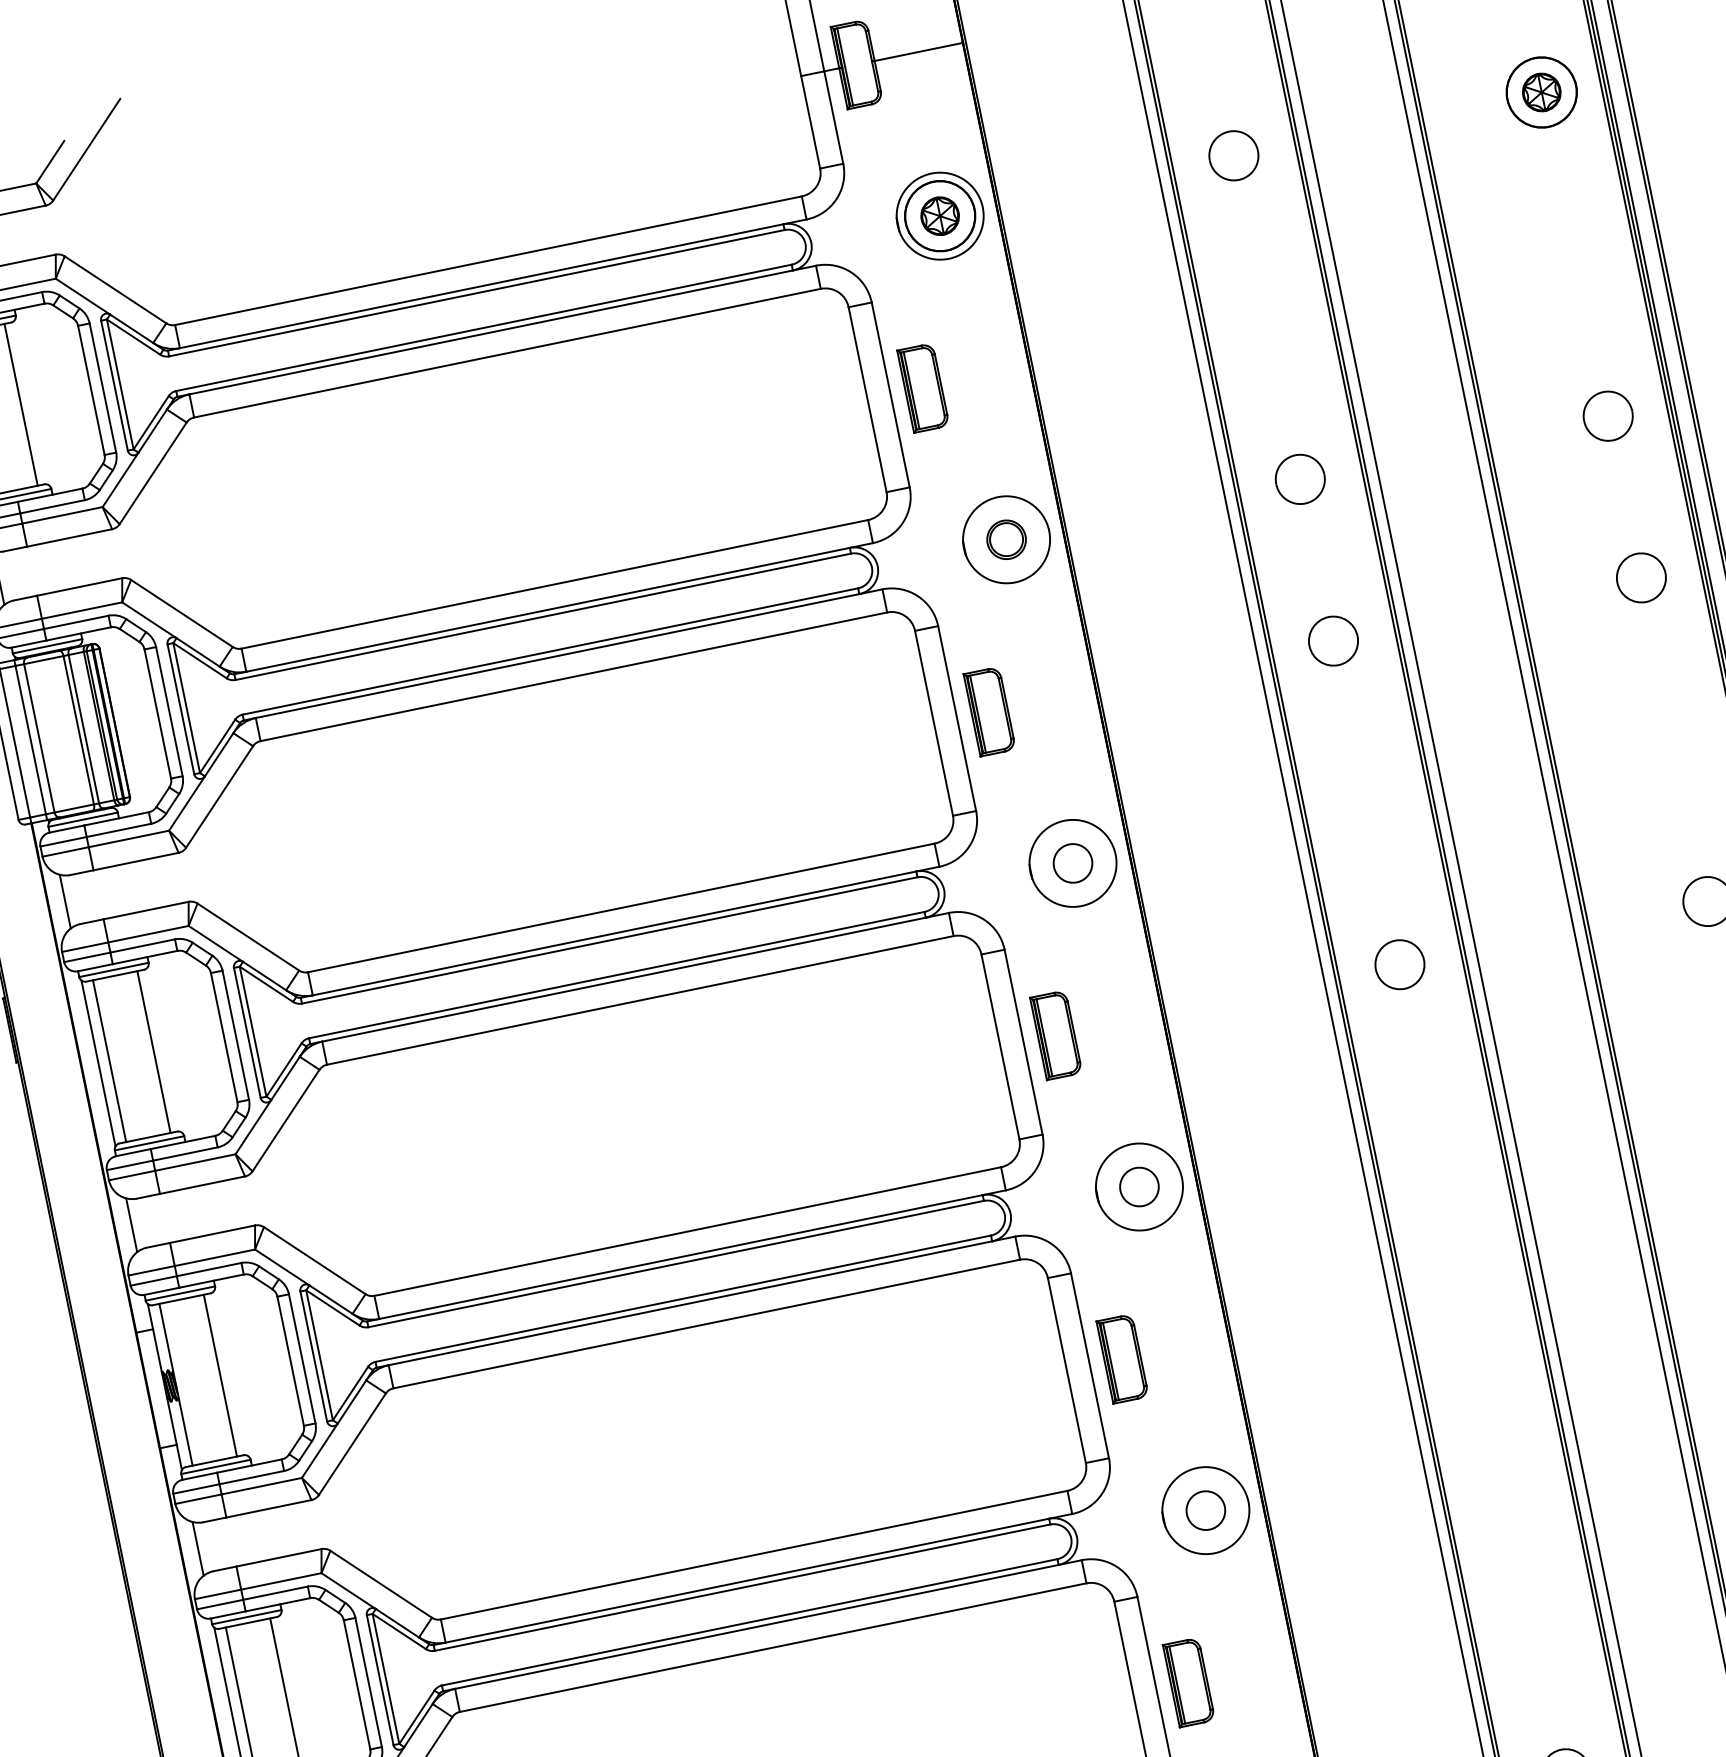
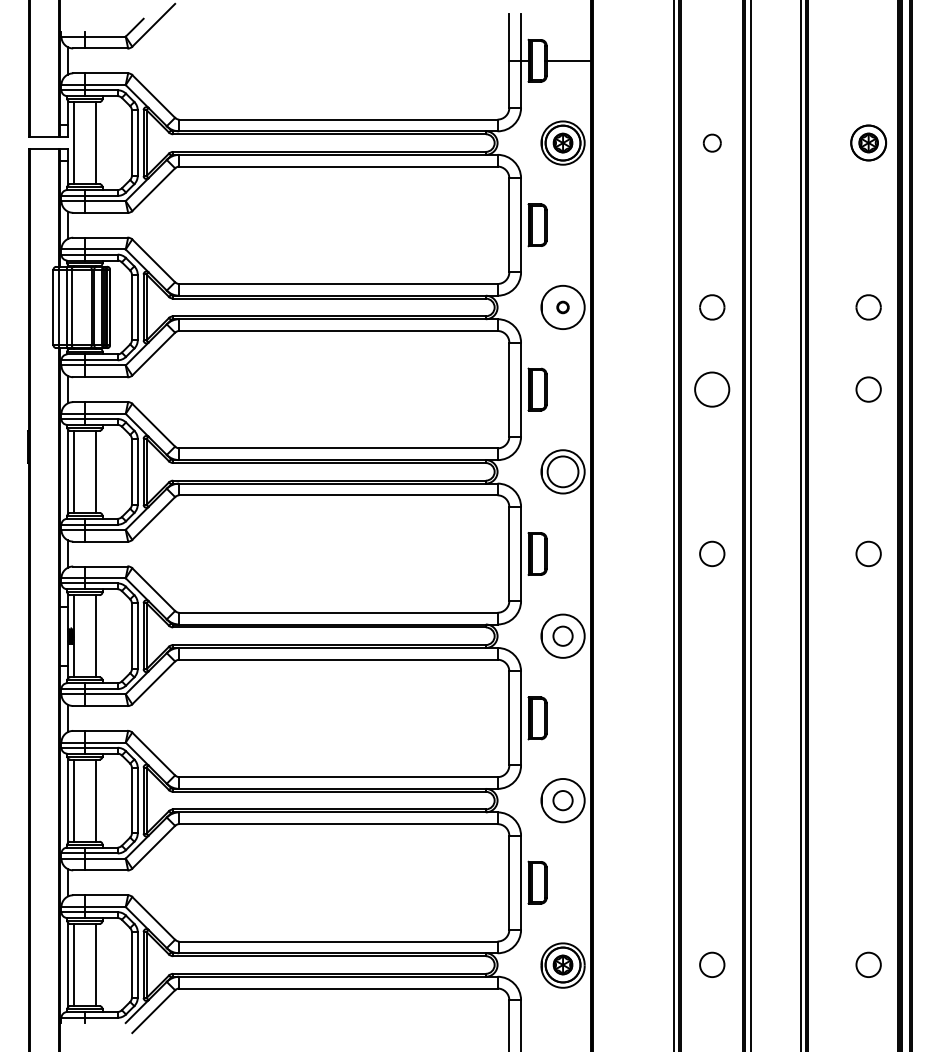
part: (1234, 156) -> (712, 143), size x0.7
circle: (1005, 540) -> (562, 307), size x0.6
circle: (1333, 640) -> (712, 389), size x1.4
circle: (1071, 862) -> (562, 471), size x1.6

